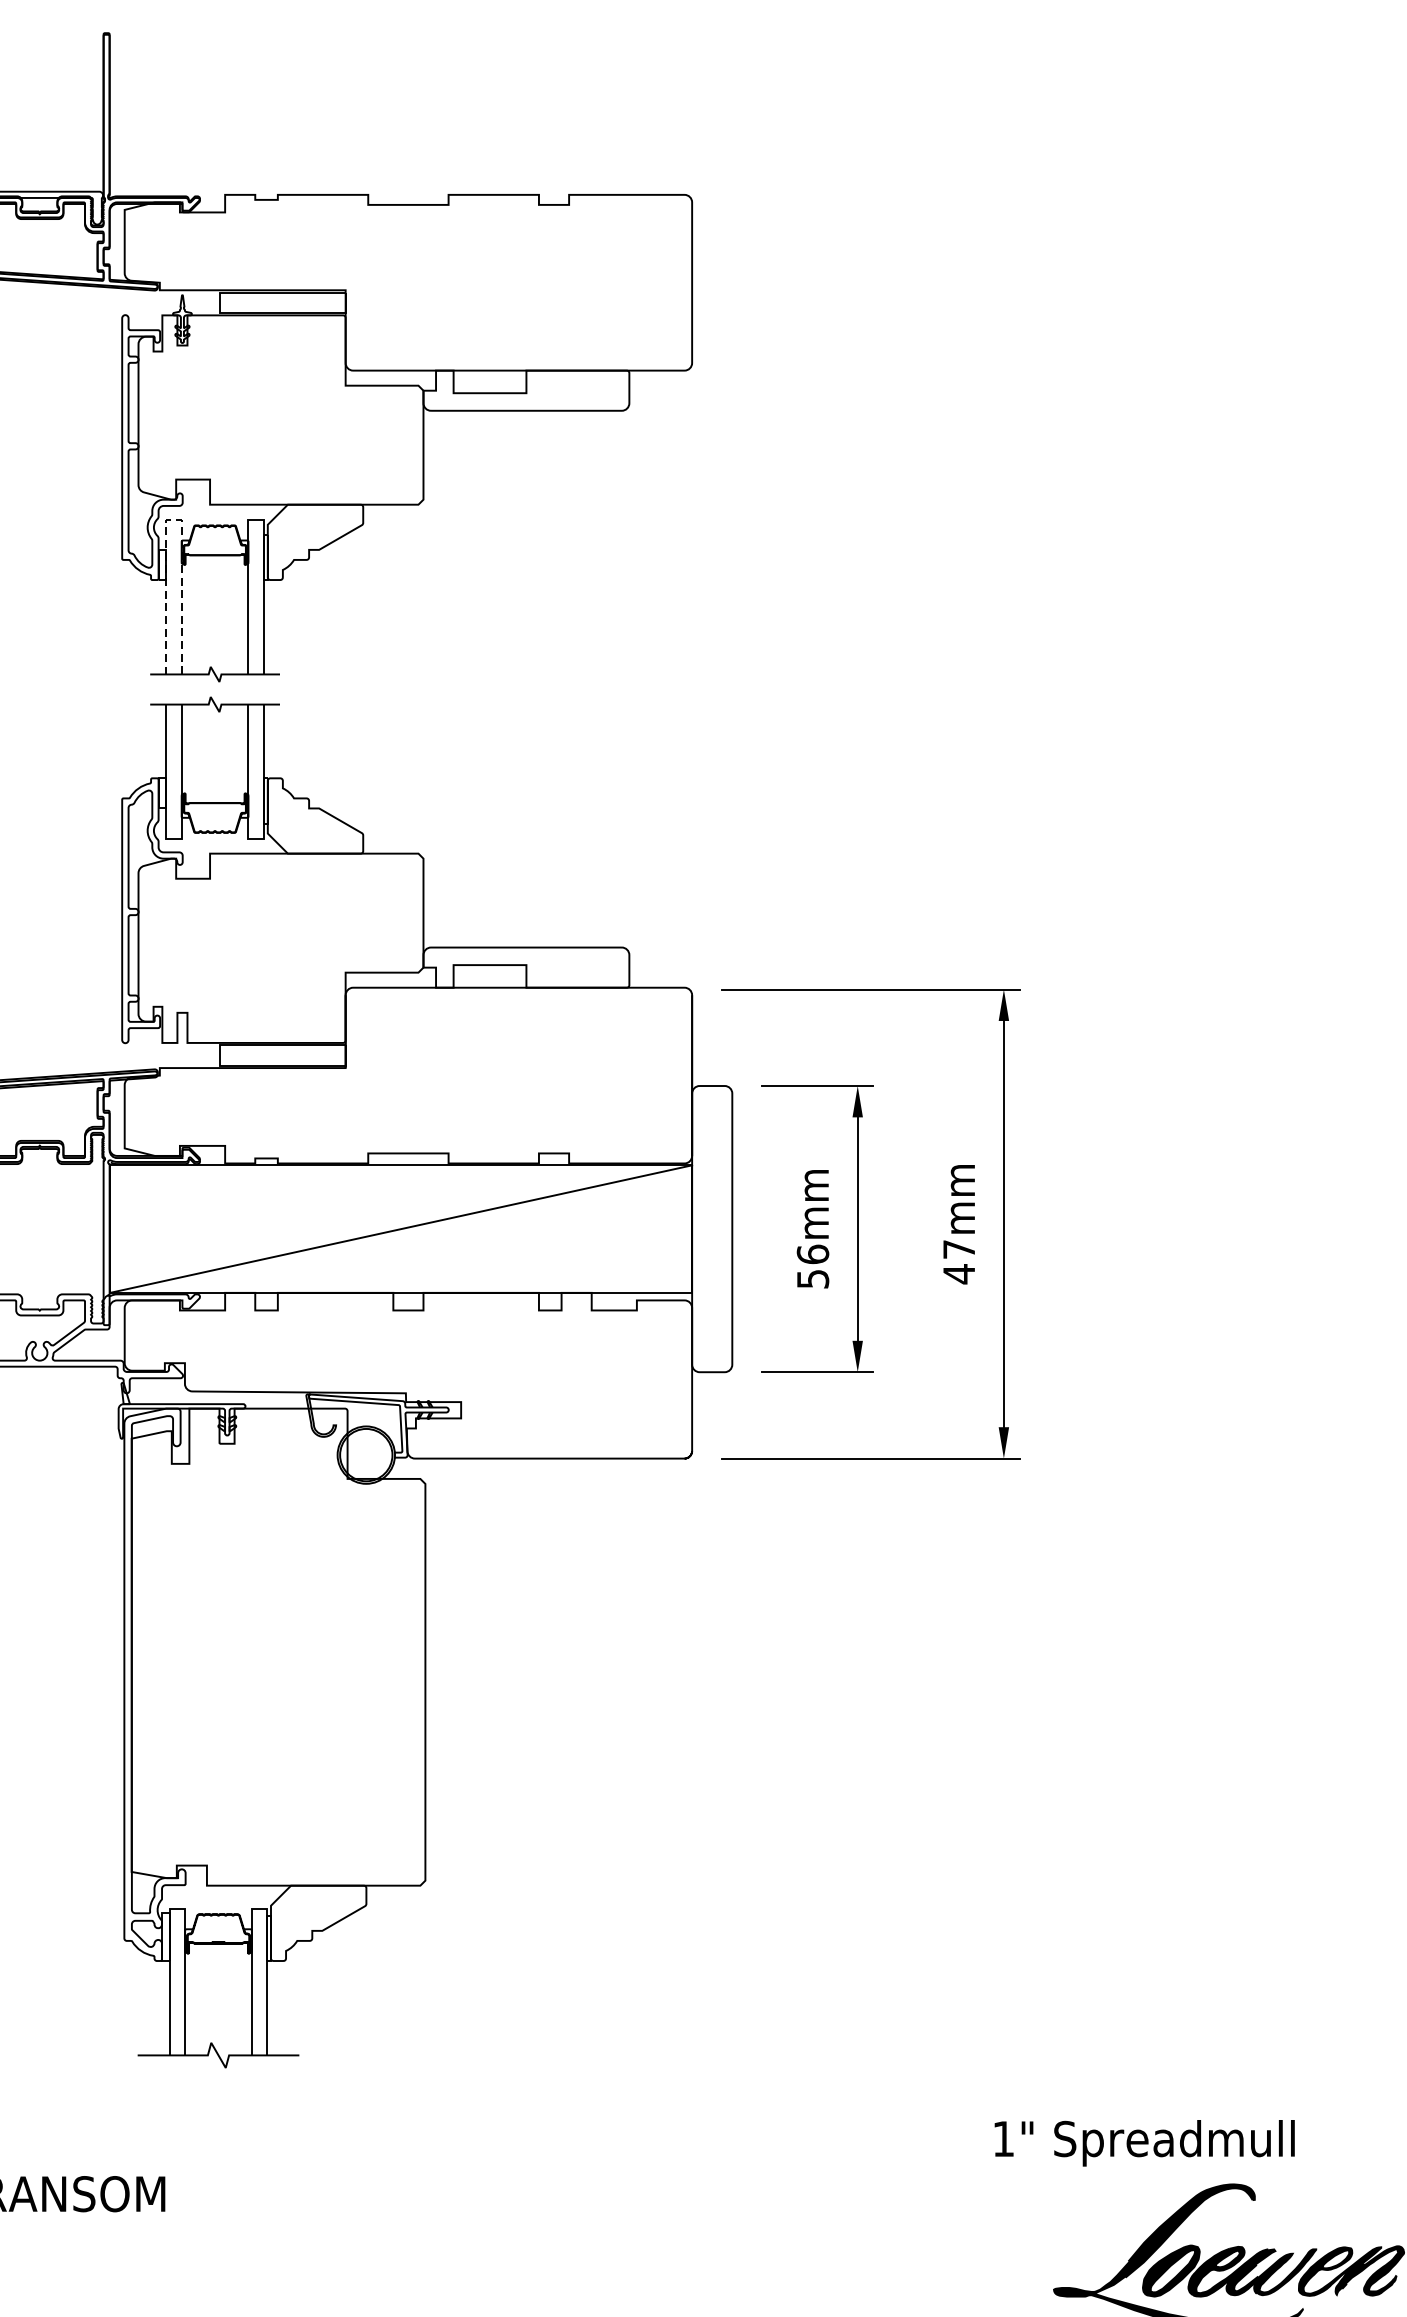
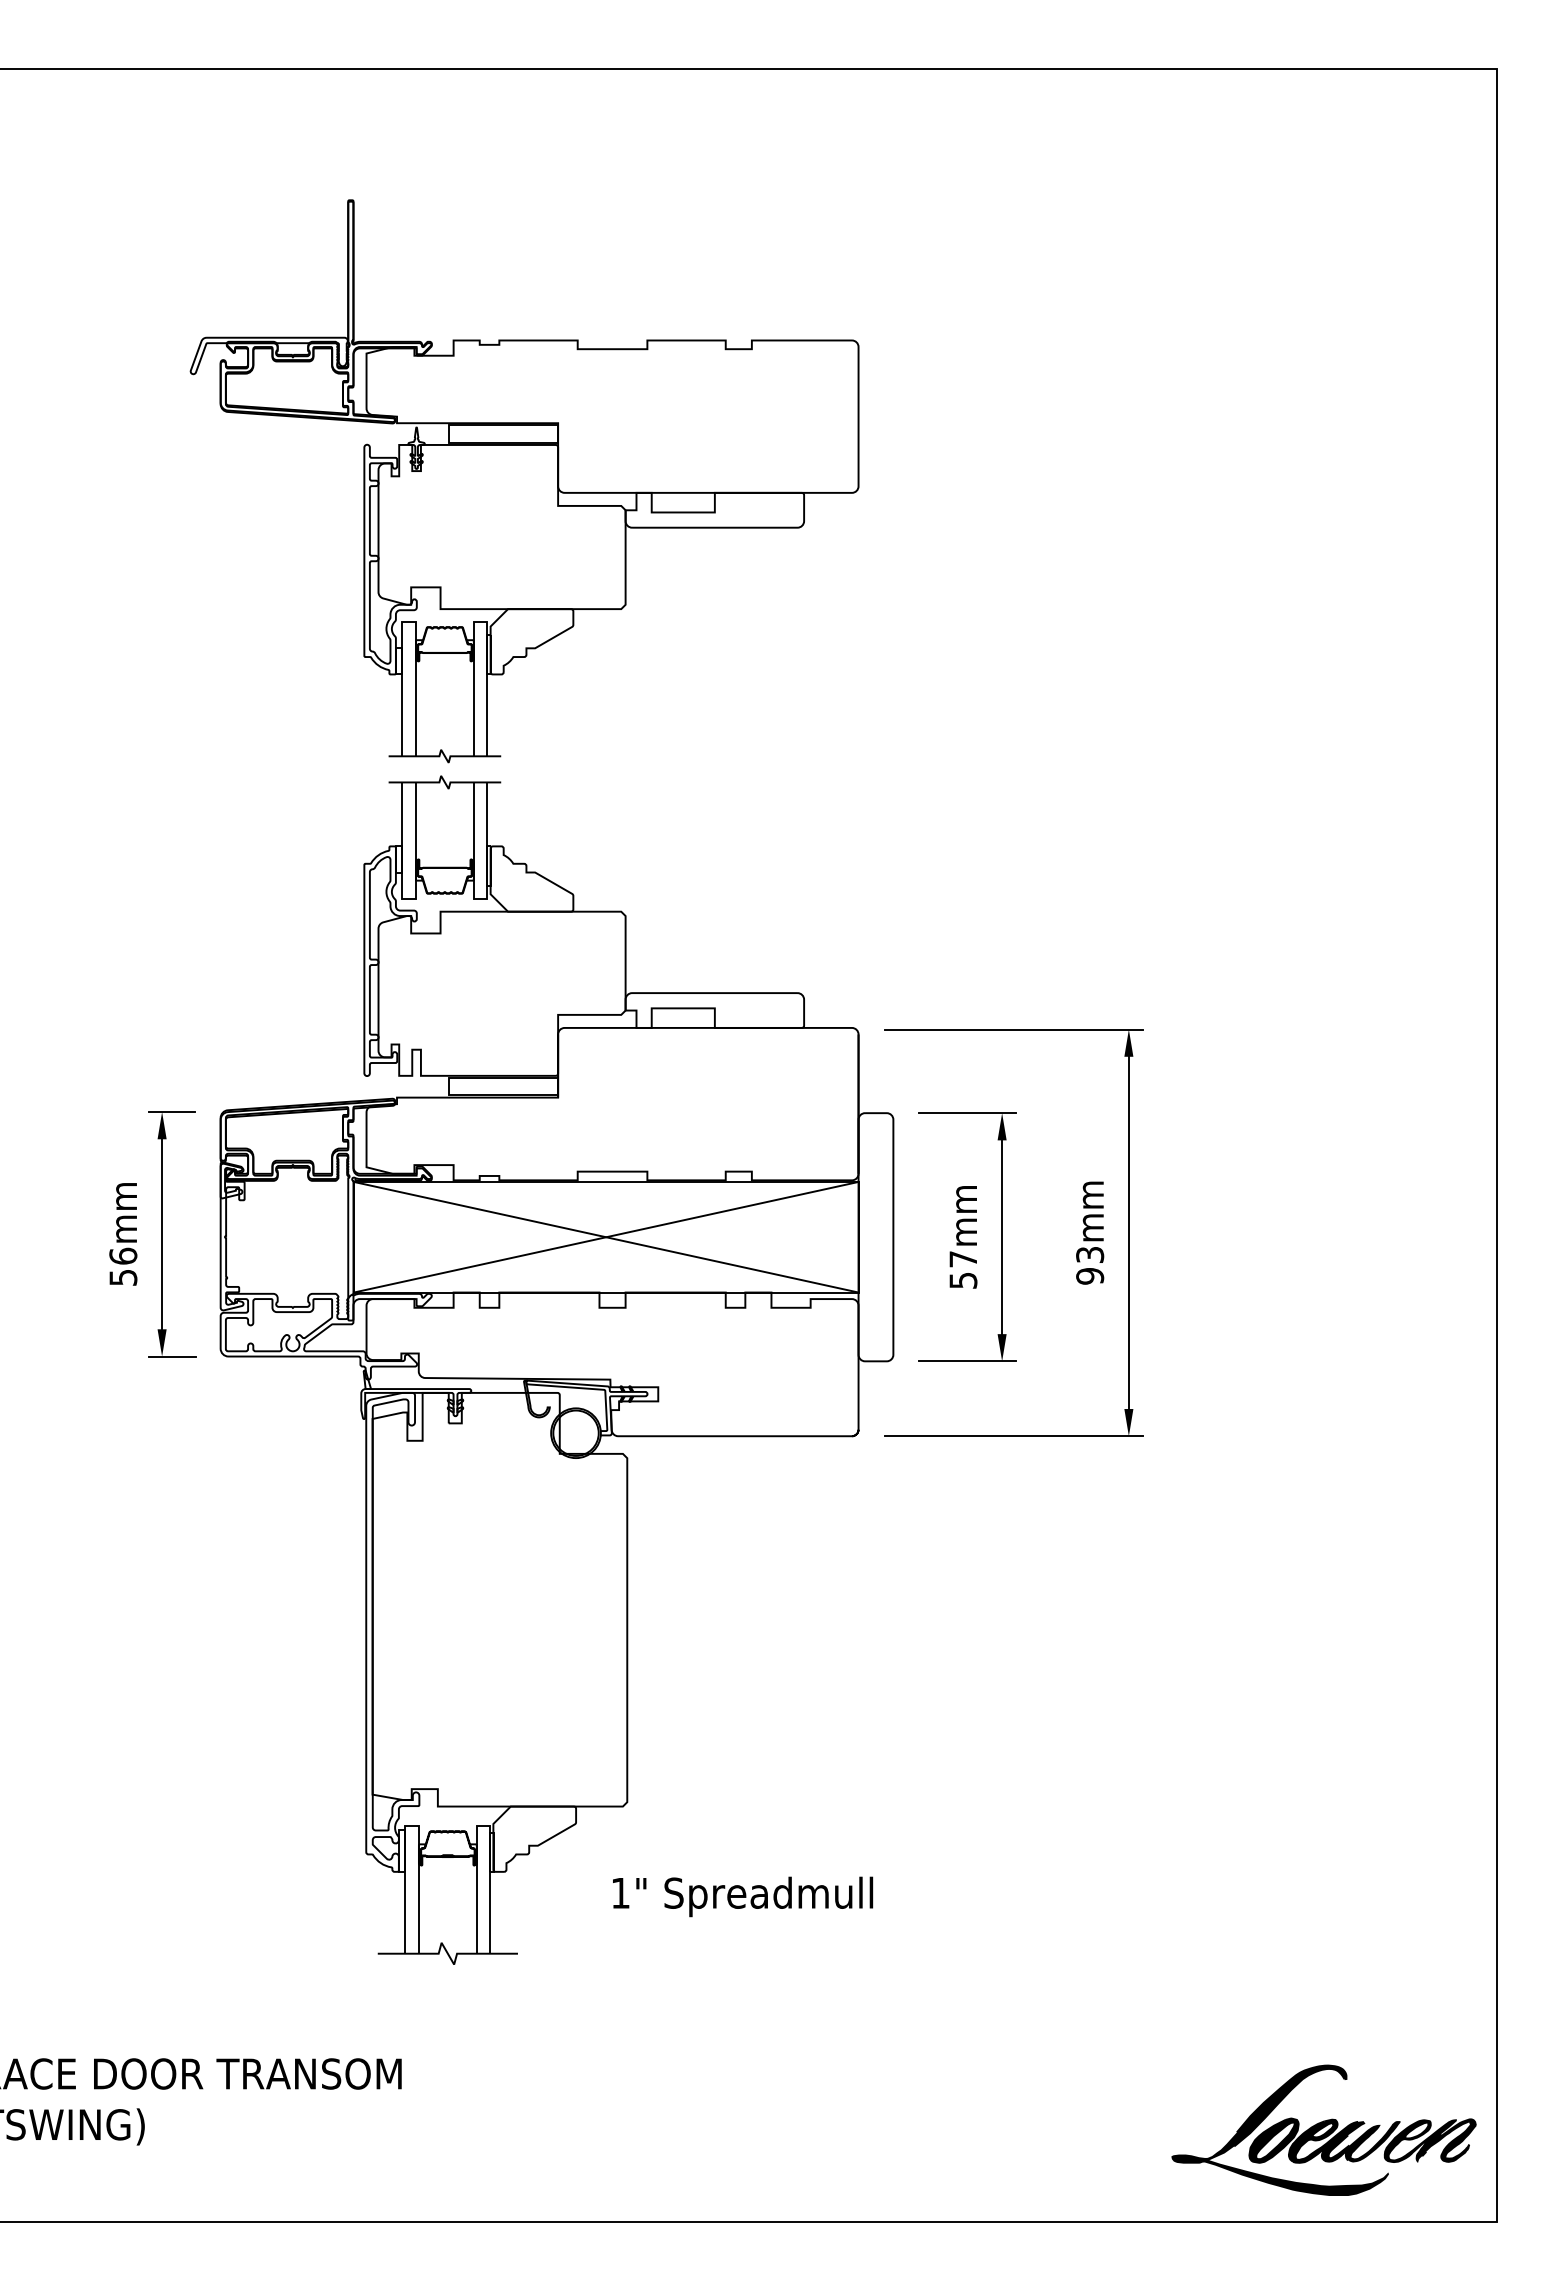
line: (174, 520) -> (409, 622), dashed -> solid
line: (400, 1228) -> (605, 1236), added
text: (813, 1253) -> (963, 1258), 56mm -> 57mm
text: (959, 1262) -> (1090, 1266), 47mm -> 93mm
text: (1145, 2142) -> (743, 1896), moved

